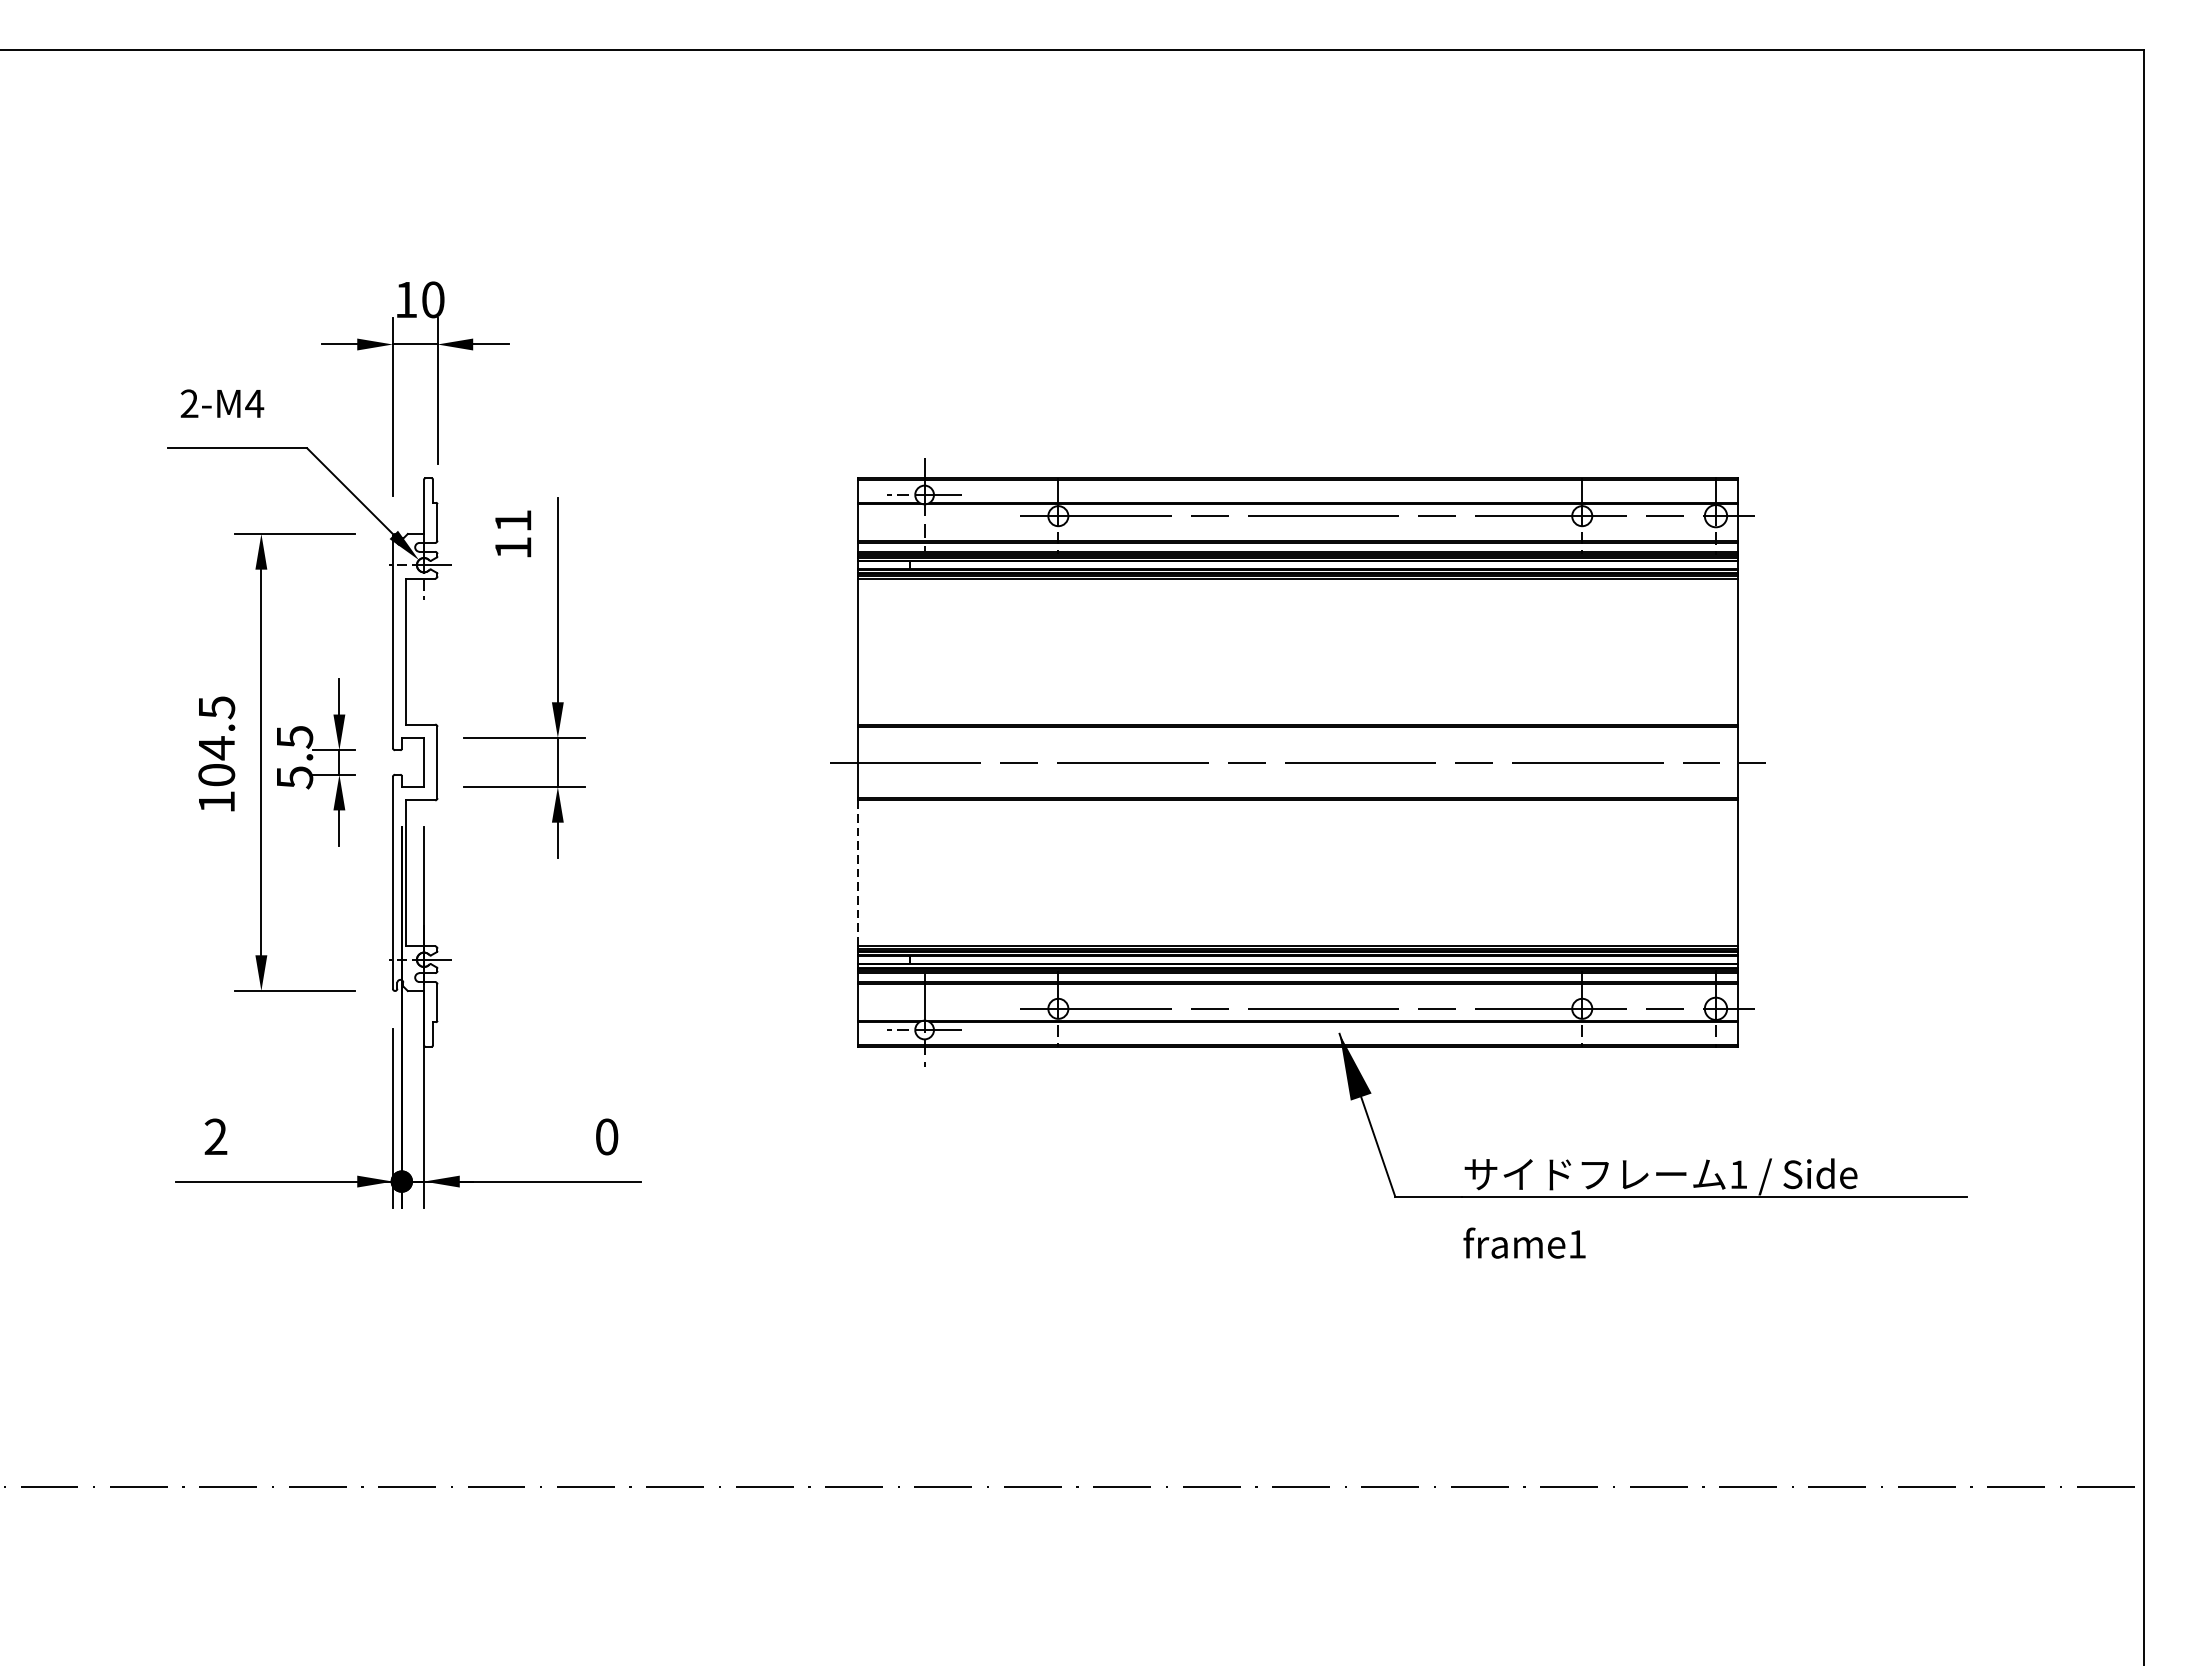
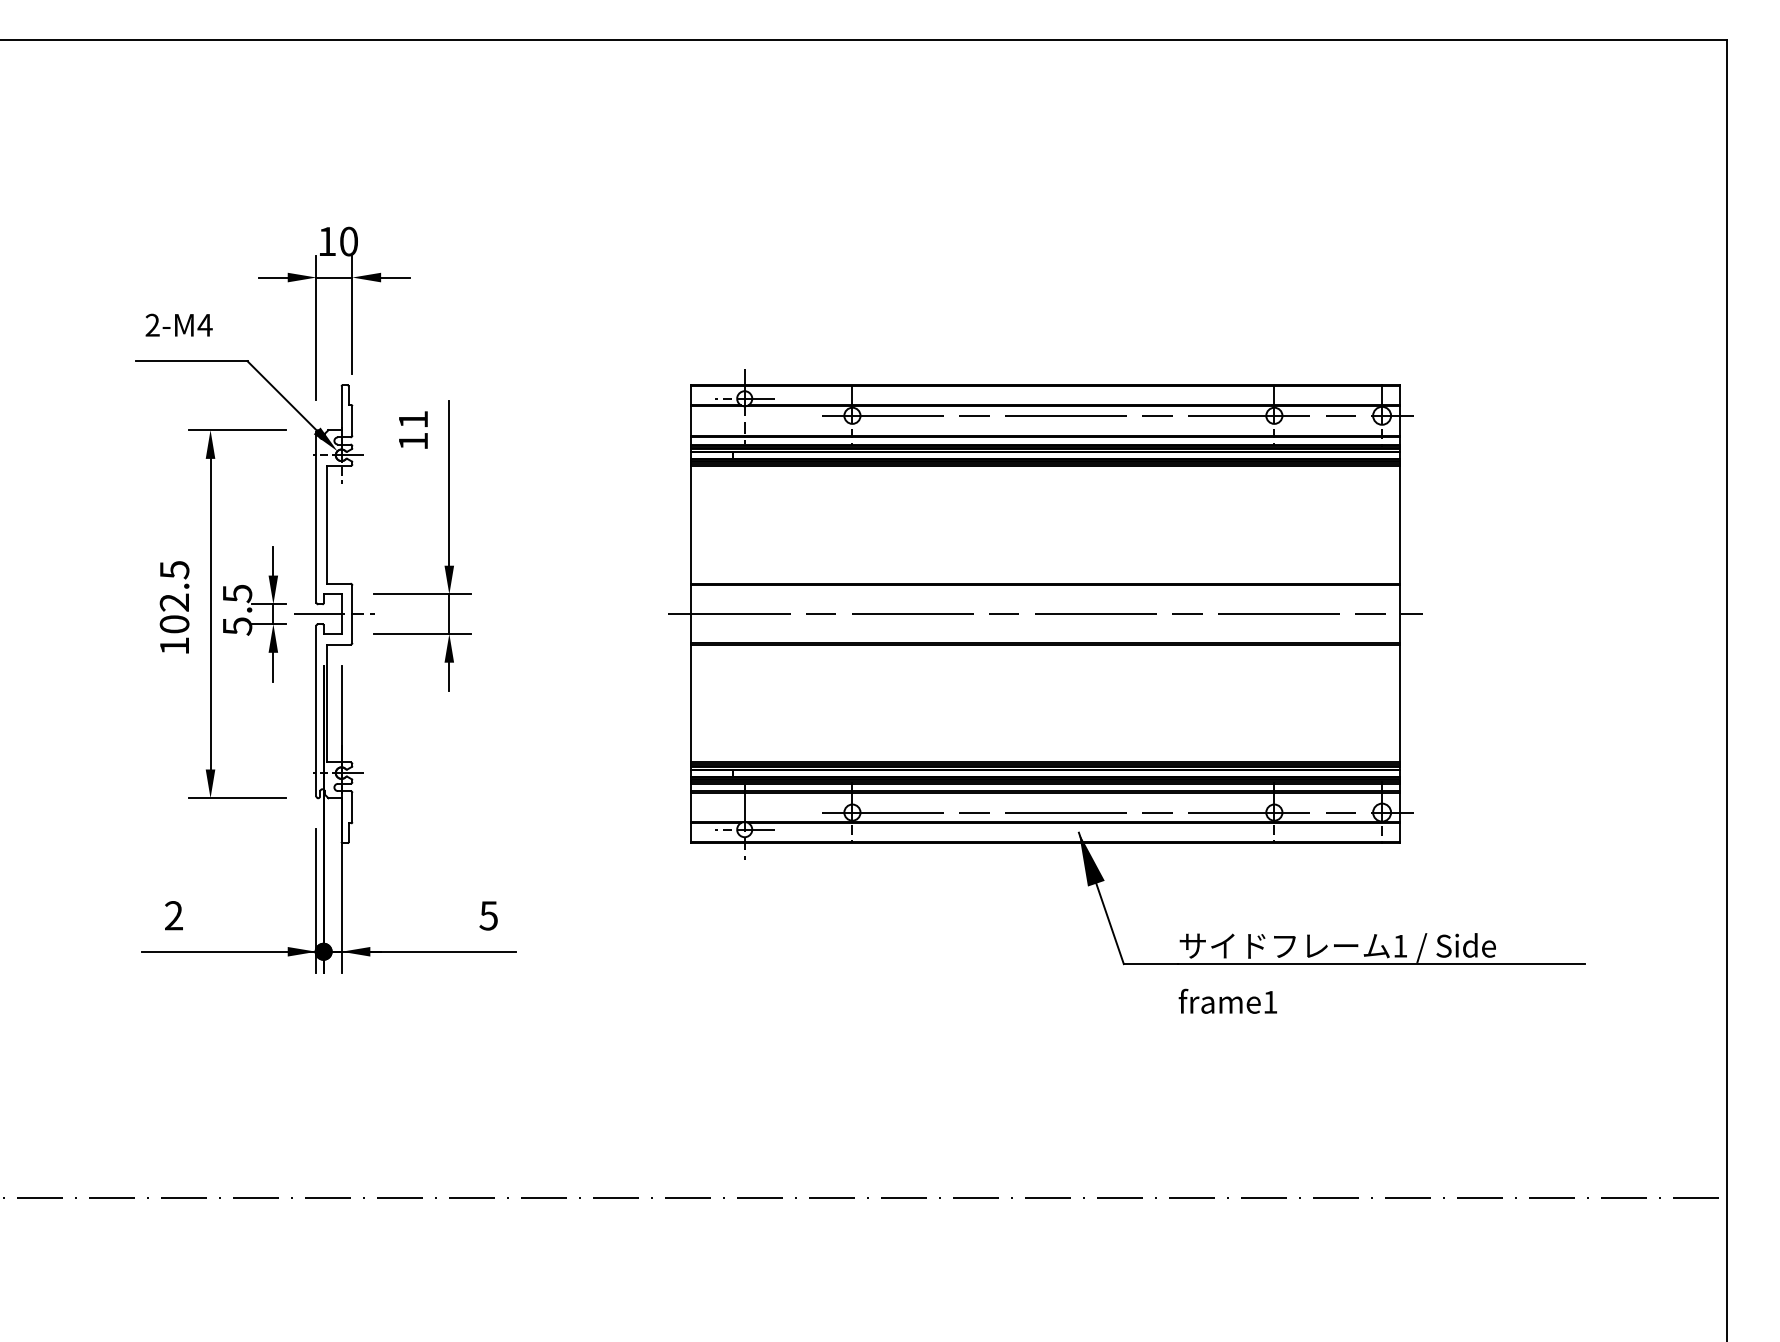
text: (215, 747) -> (173, 602), 104.5 -> 102.5
line: (415, 762) -> (334, 614), added
line: (857, 873) -> (690, 703), dashed -> solid
text: (606, 1136) -> (488, 915), 0 -> 5

